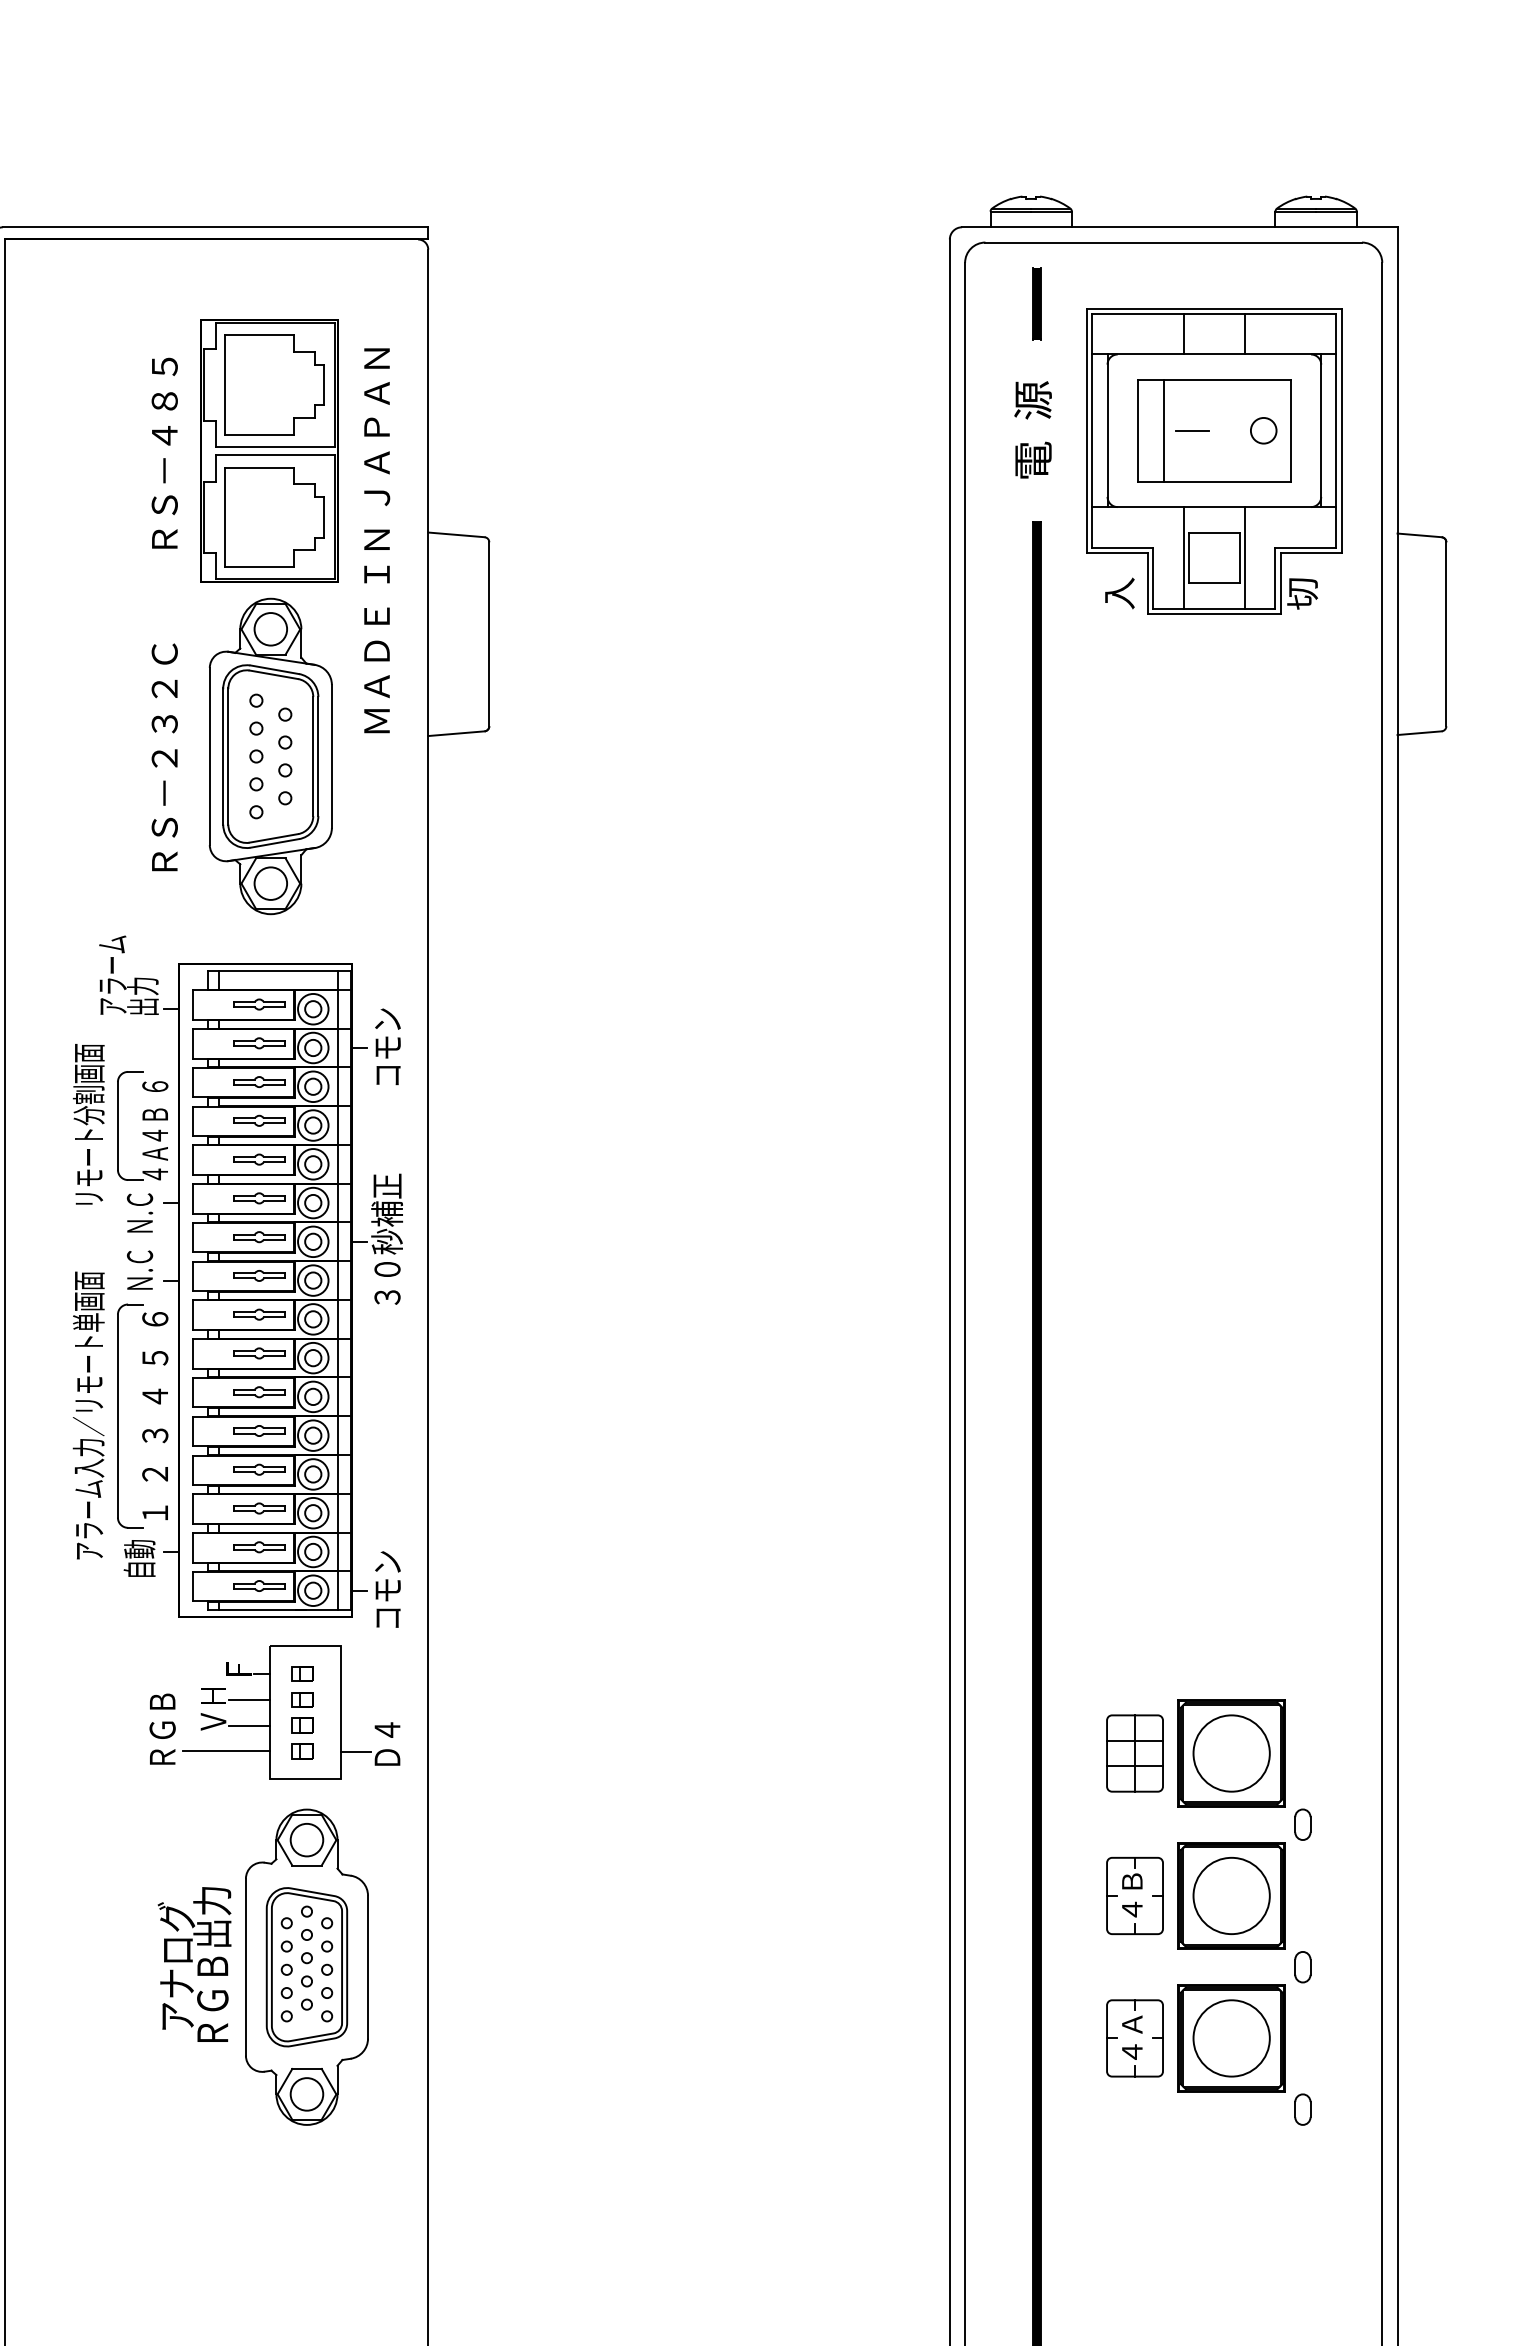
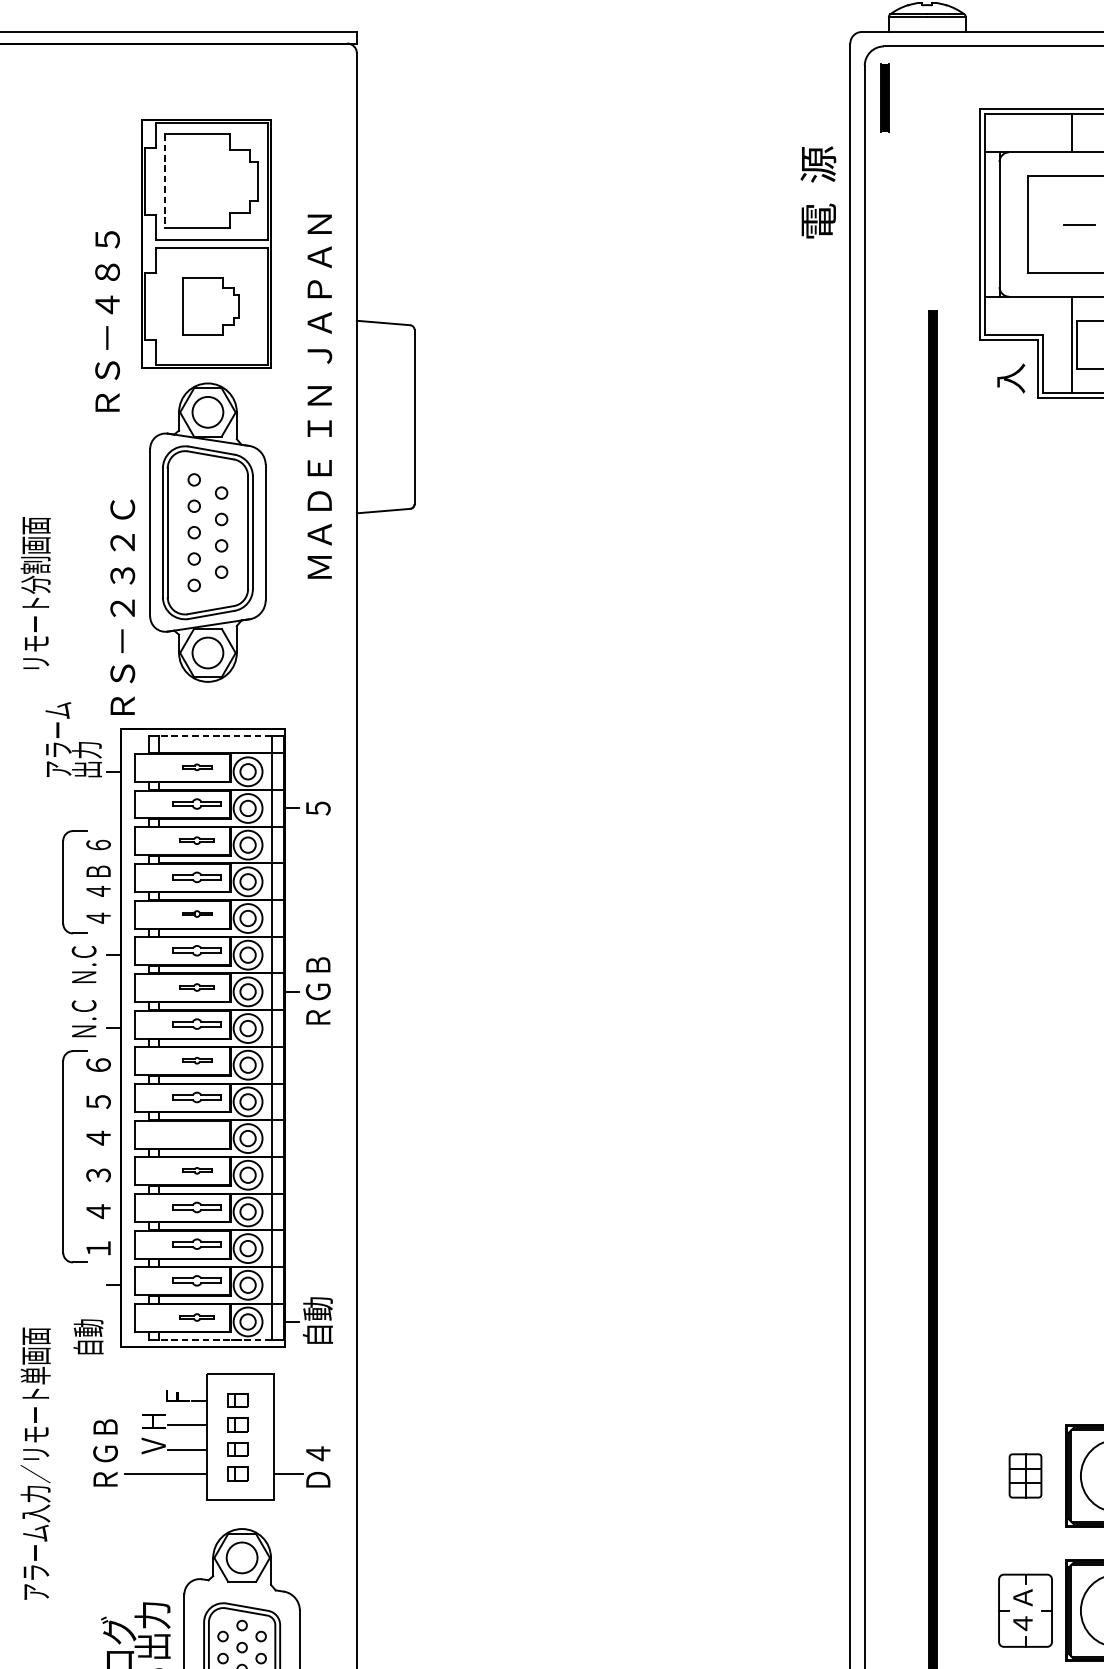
part: (1036, 303) -> (884, 97), moved
line: (225, 385) -> (165, 181), solid -> dashed
text: (1032, 429) -> (817, 192), moved
line: (1163, 430) -> (1052, 224), removed
text: (164, 452) -> (107, 320), moved
part: (274, 517) -> (211, 306), size x0.6
text: (377, 540) -> (320, 396), moved
text: (164, 757) -> (122, 607), moved
line: (278, 971) -> (215, 736), solid -> dashed
part: (259, 1004) -> (197, 767), size x0.6
text: (387, 1046) -> (318, 807), コモン -> ５
part: (259, 1081) -> (197, 840), size x0.7
text: (88, 1124) -> (35, 593), moved
part: (259, 1159) -> (197, 913), size x0.6
text: (154, 1163) -> (97, 917), ４Ａ -> ４
part: (259, 1237) -> (197, 987), size x0.7
text: (387, 1238) -> (318, 988), ３０秒補正 -> ＲＧＢ
part: (259, 1314) -> (197, 1060), size x0.6
part: (259, 1392) -> (197, 1134), removed
text: (88, 1415) -> (35, 1463), moved
part: (259, 1430) -> (197, 1170), size x0.6
text: (154, 1473) -> (97, 1211), ２ -> ４
text: (139, 1558) -> (88, 1336), moved
part: (259, 1585) -> (197, 1317), size x0.7
text: (387, 1589) -> (318, 1320), コモン -> 自動
line: (278, 1610) -> (215, 1340), solid -> dashed
part: (1134, 1753) -> (1025, 1475), size x0.6
text: (1132, 1882) -> (1023, 1597), ４Ｂ -> ４Ａ

